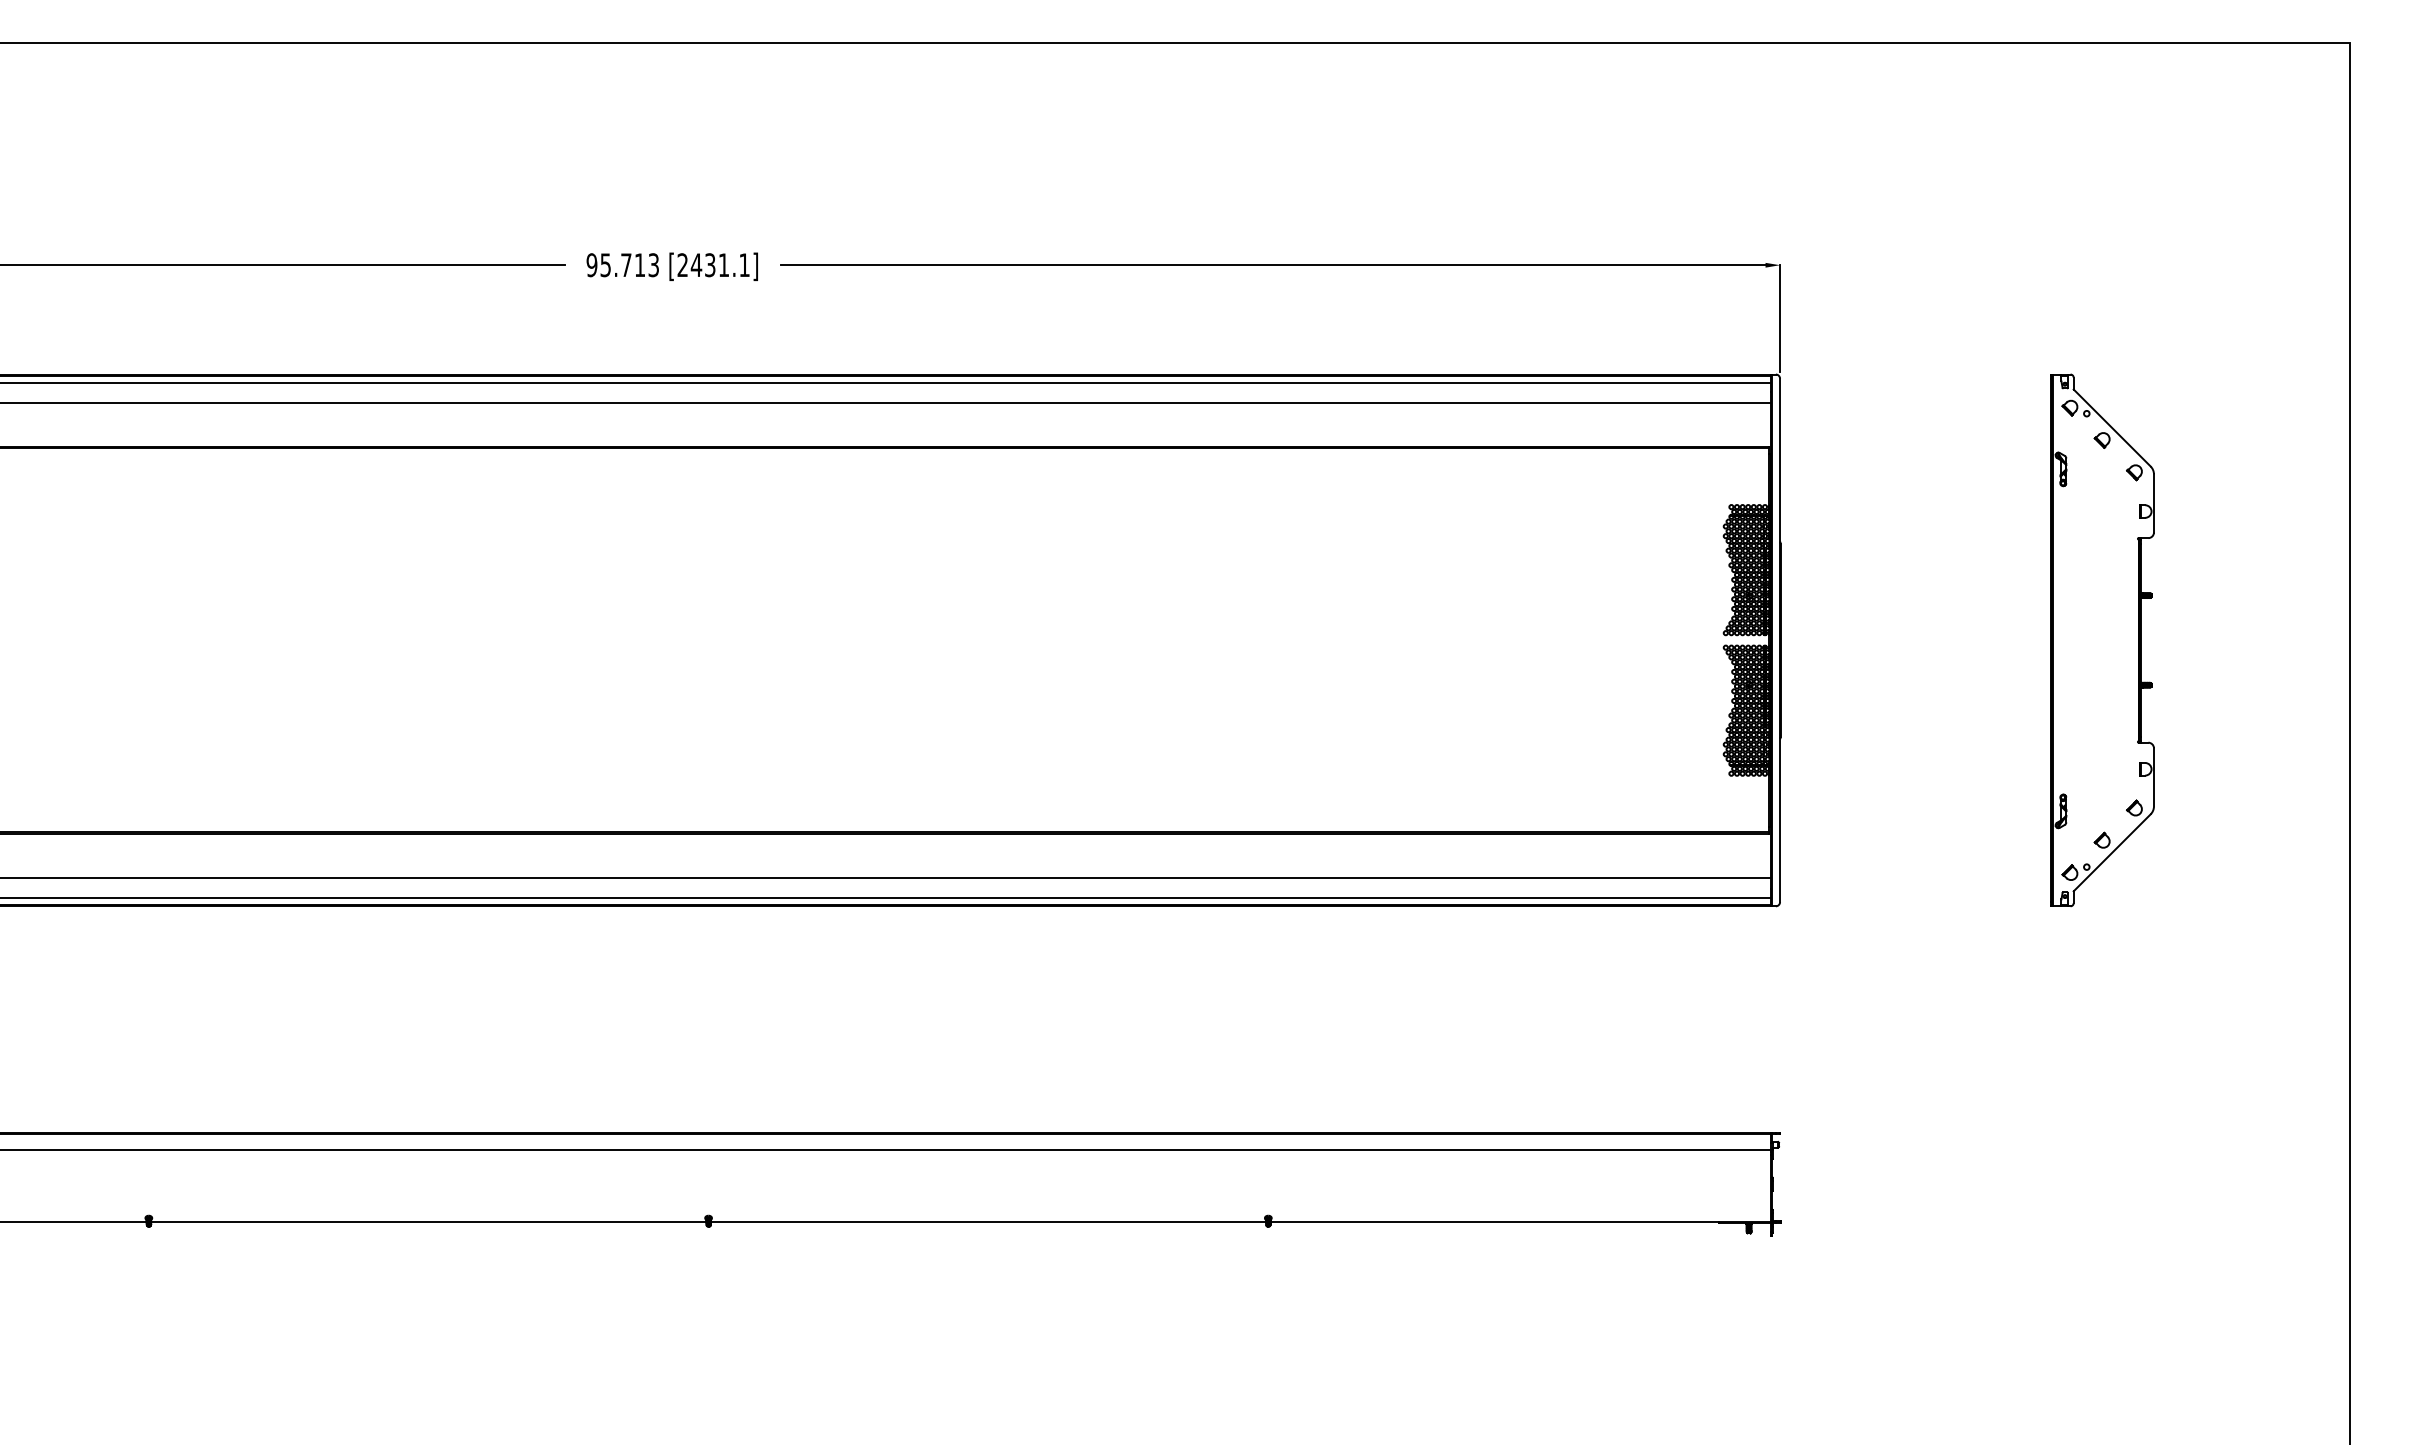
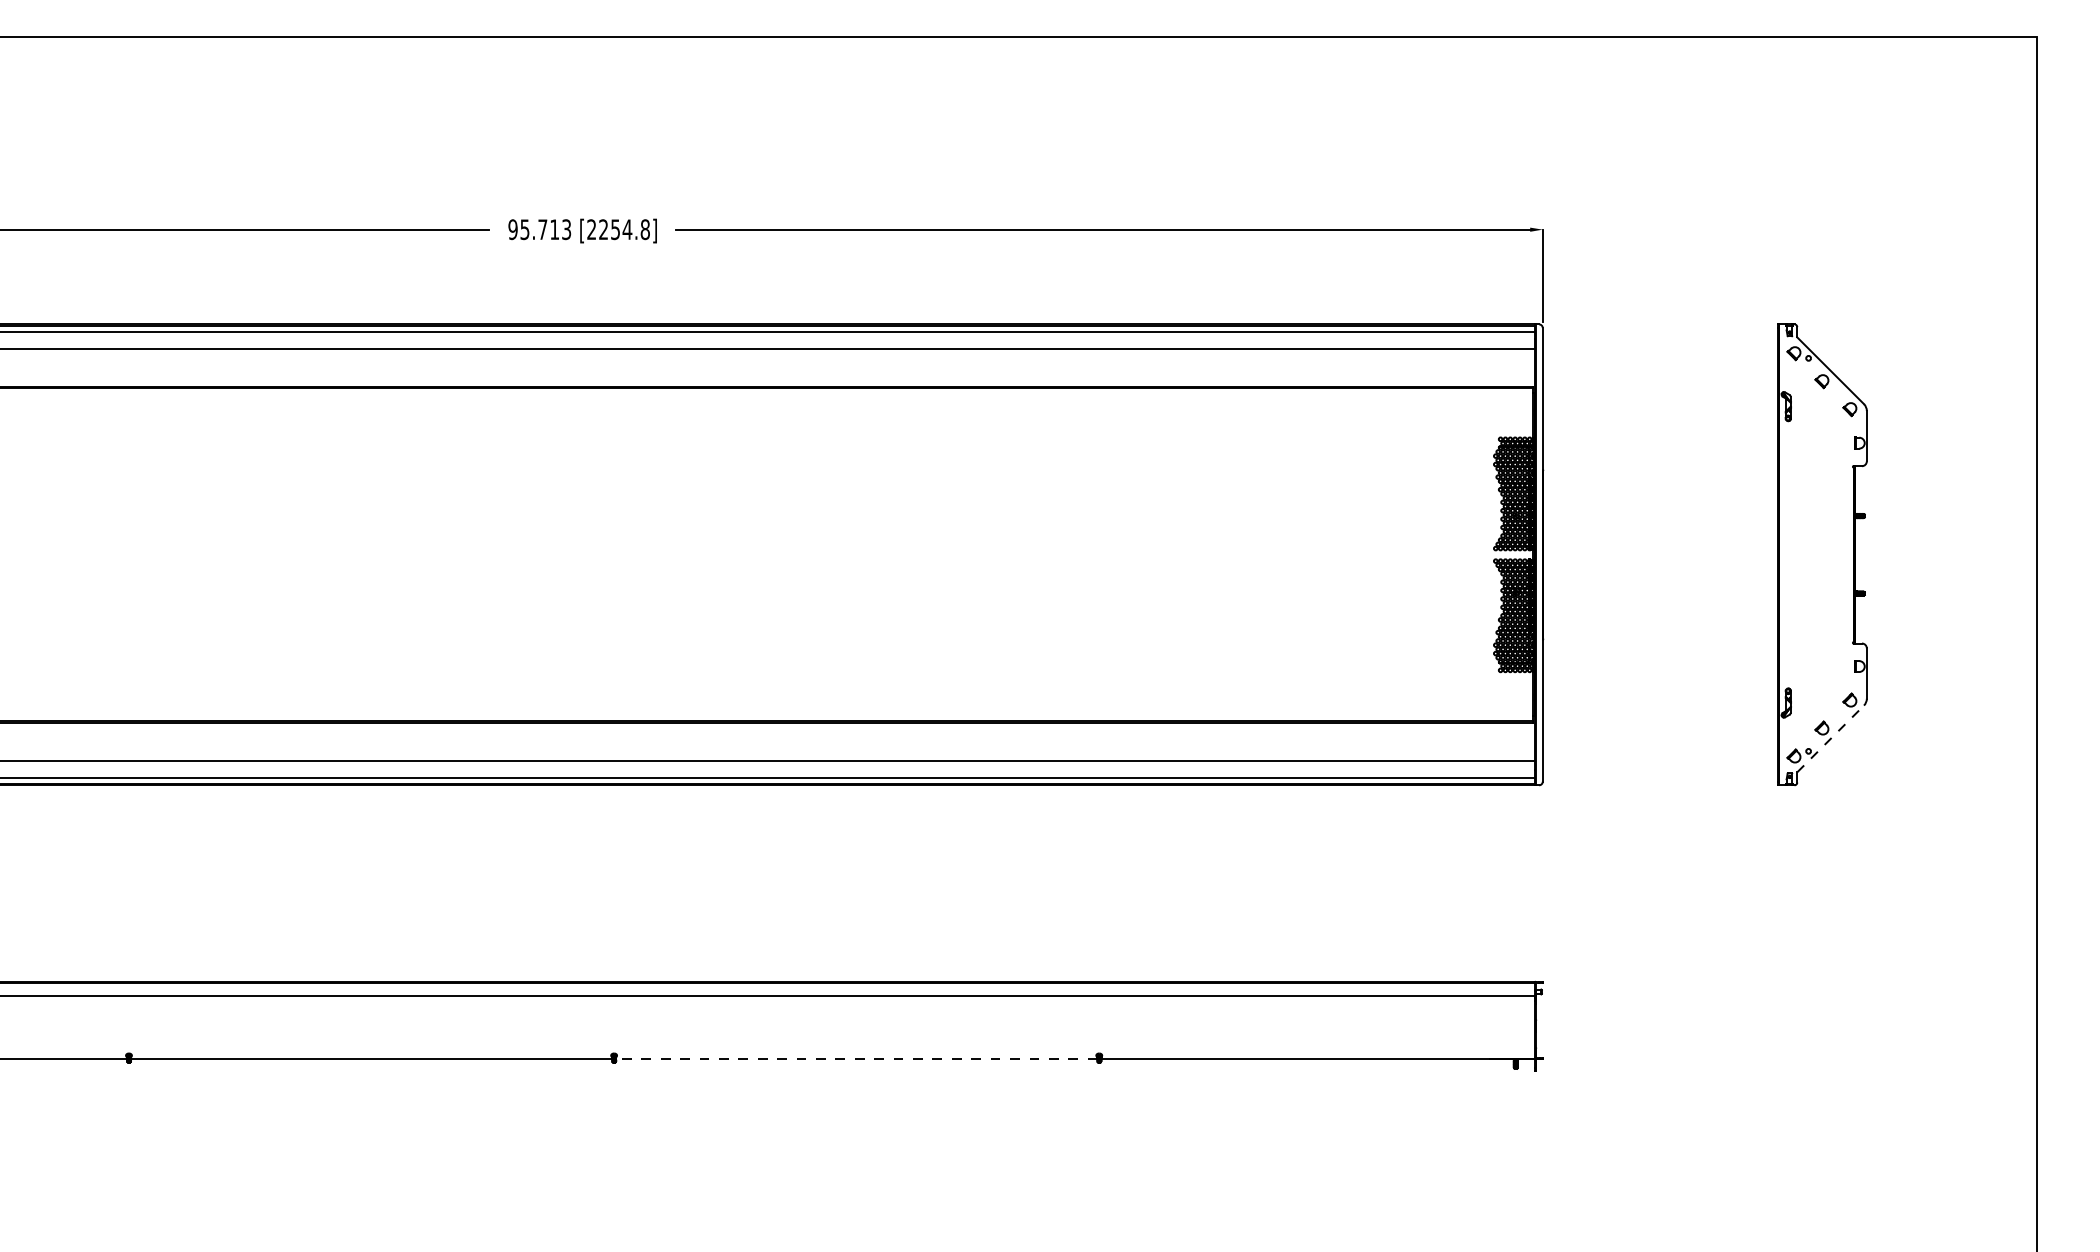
text: (719, 265) -> (623, 229), [2431.1] -> [2254.8]
line: (2112, 852) -> (1830, 738), solid -> dashed
line: (988, 1222) -> (856, 1059), solid -> dashed

